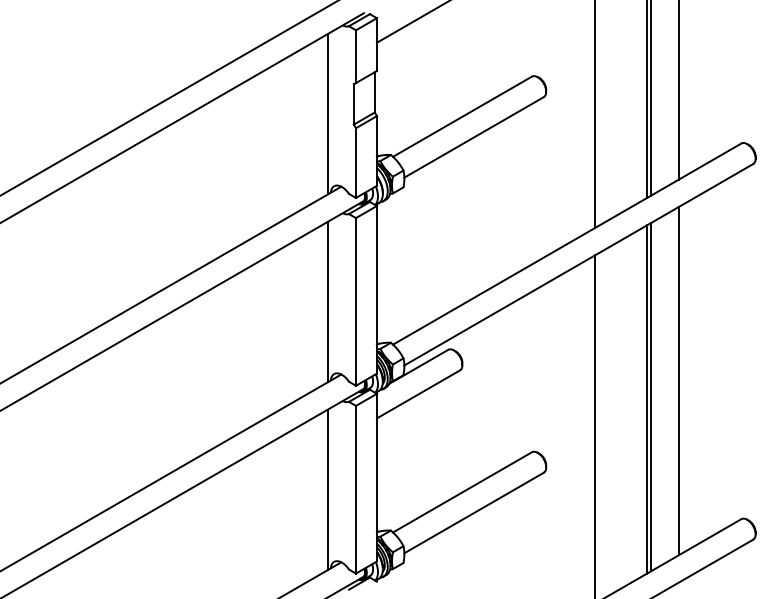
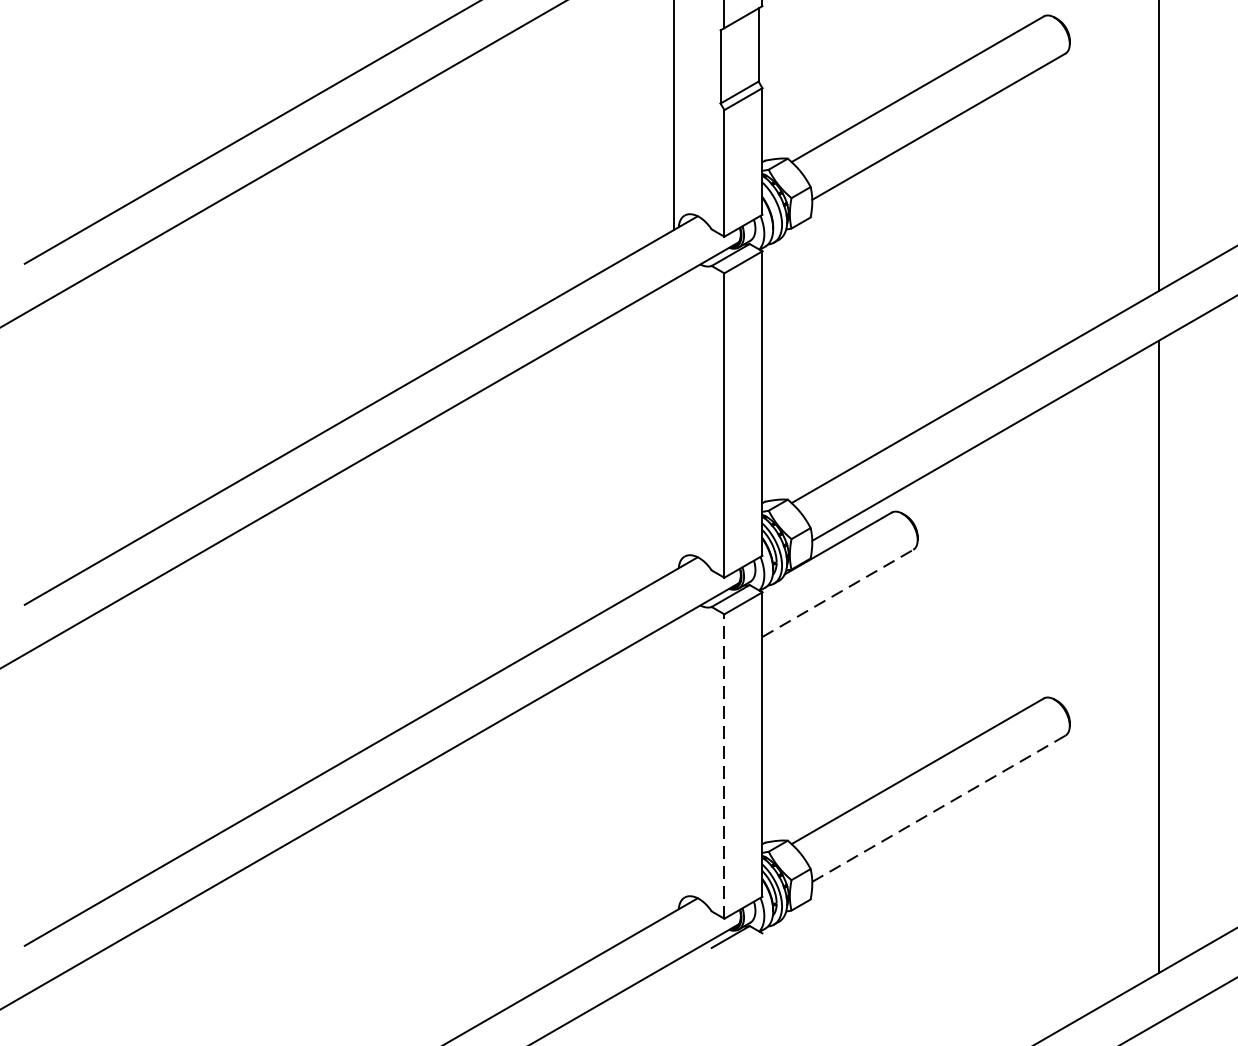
line: (328, 301) -> (674, 424), removed
line: (418, 394) -> (837, 593), solid -> dashed
line: (328, 489) -> (674, 766), removed
line: (355, 489) -> (723, 766), solid -> dashed
line: (474, 512) -> (939, 807), solid -> dashed

